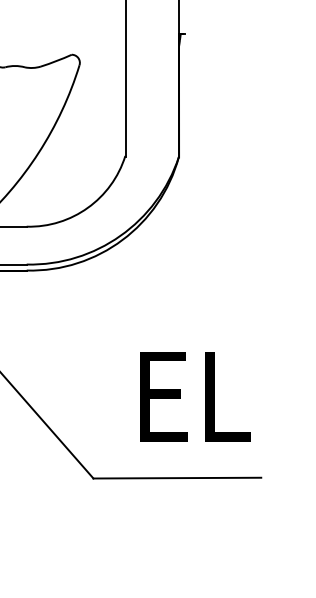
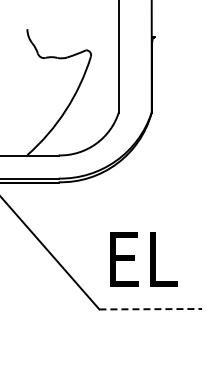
text: (194, 396) -> (143, 259), moved
line: (178, 478) -> (151, 309), solid -> dashed

